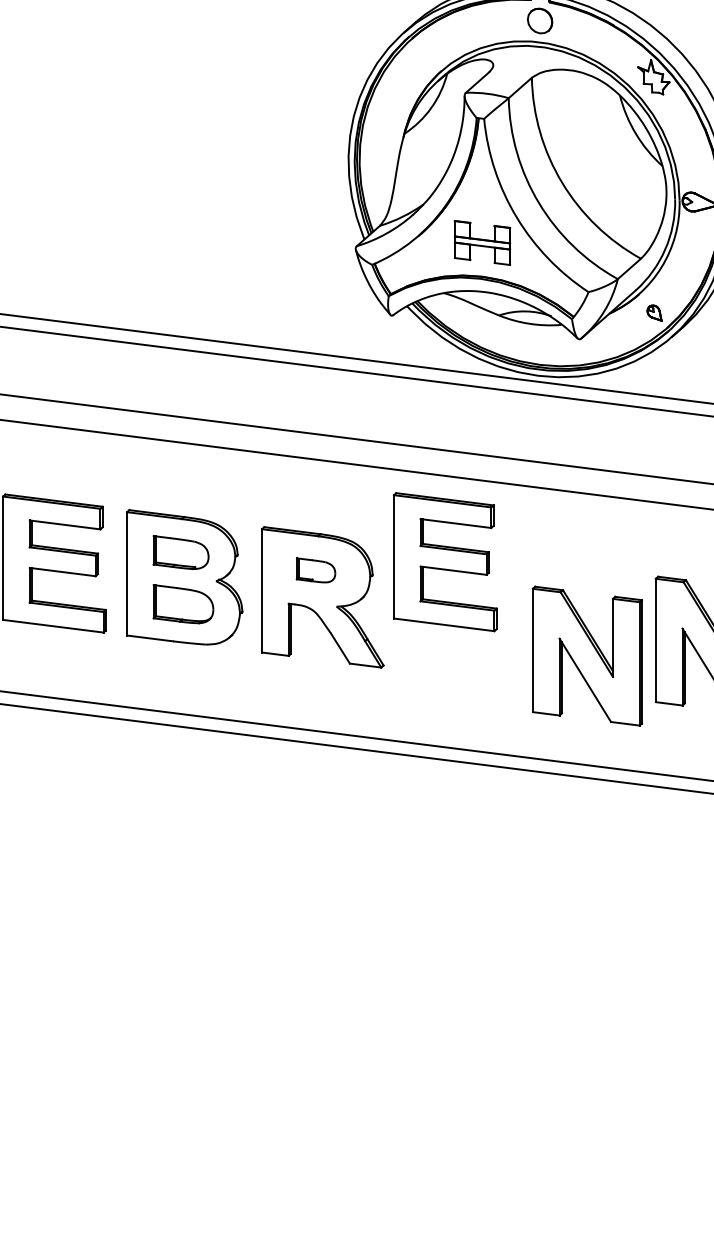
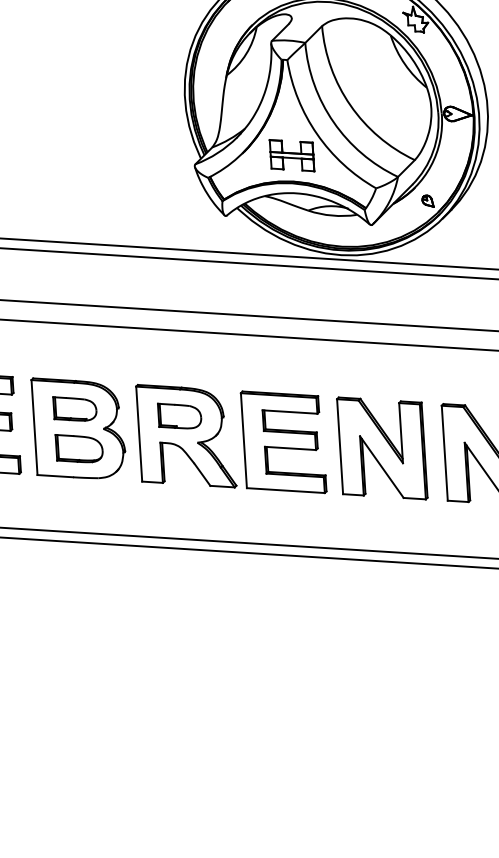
part: (444, 562) -> (283, 442), moved
part: (315, 570) -> (179, 415), size x1.43
part: (586, 655) -> (381, 447), moved

